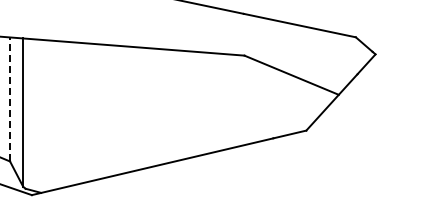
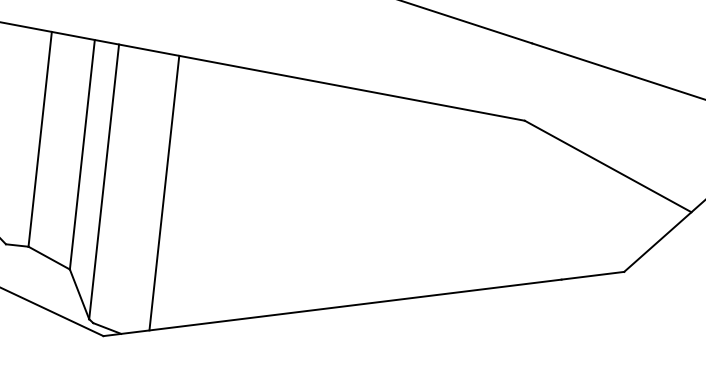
line: (10, 98) -> (83, 153), dashed -> solid
line: (56, 115) -> (165, 193), added

